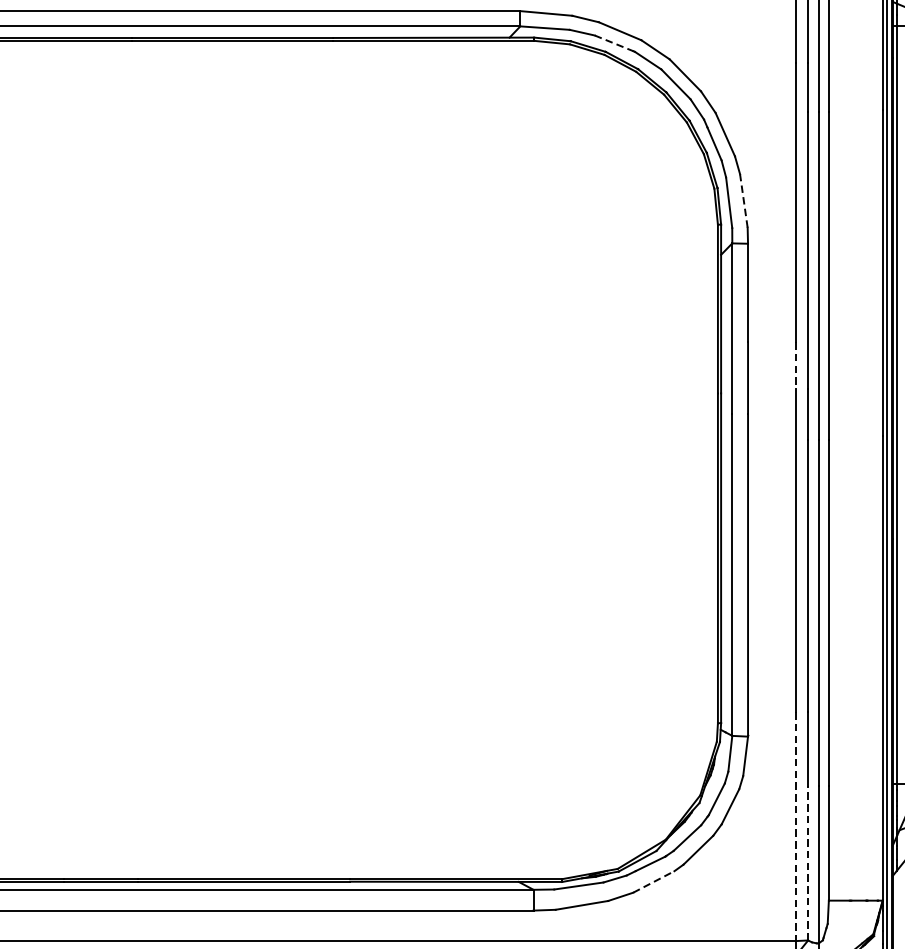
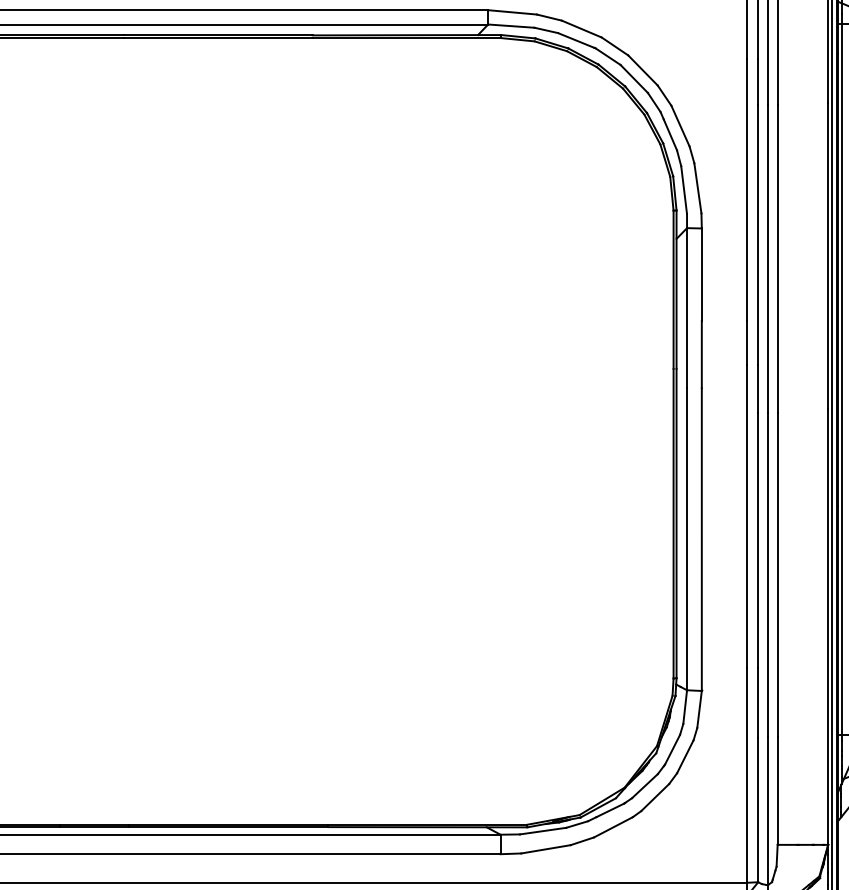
line: (614, 43) -> (576, 40), dashed -> solid
line: (743, 200) -> (697, 187), dashed -> solid
line: (796, 366) -> (747, 343), dashed -> solid
line: (796, 826) -> (747, 775), dashed -> solid
line: (808, 862) -> (758, 809), dashed -> solid
line: (653, 882) -> (613, 827), dashed -> solid

